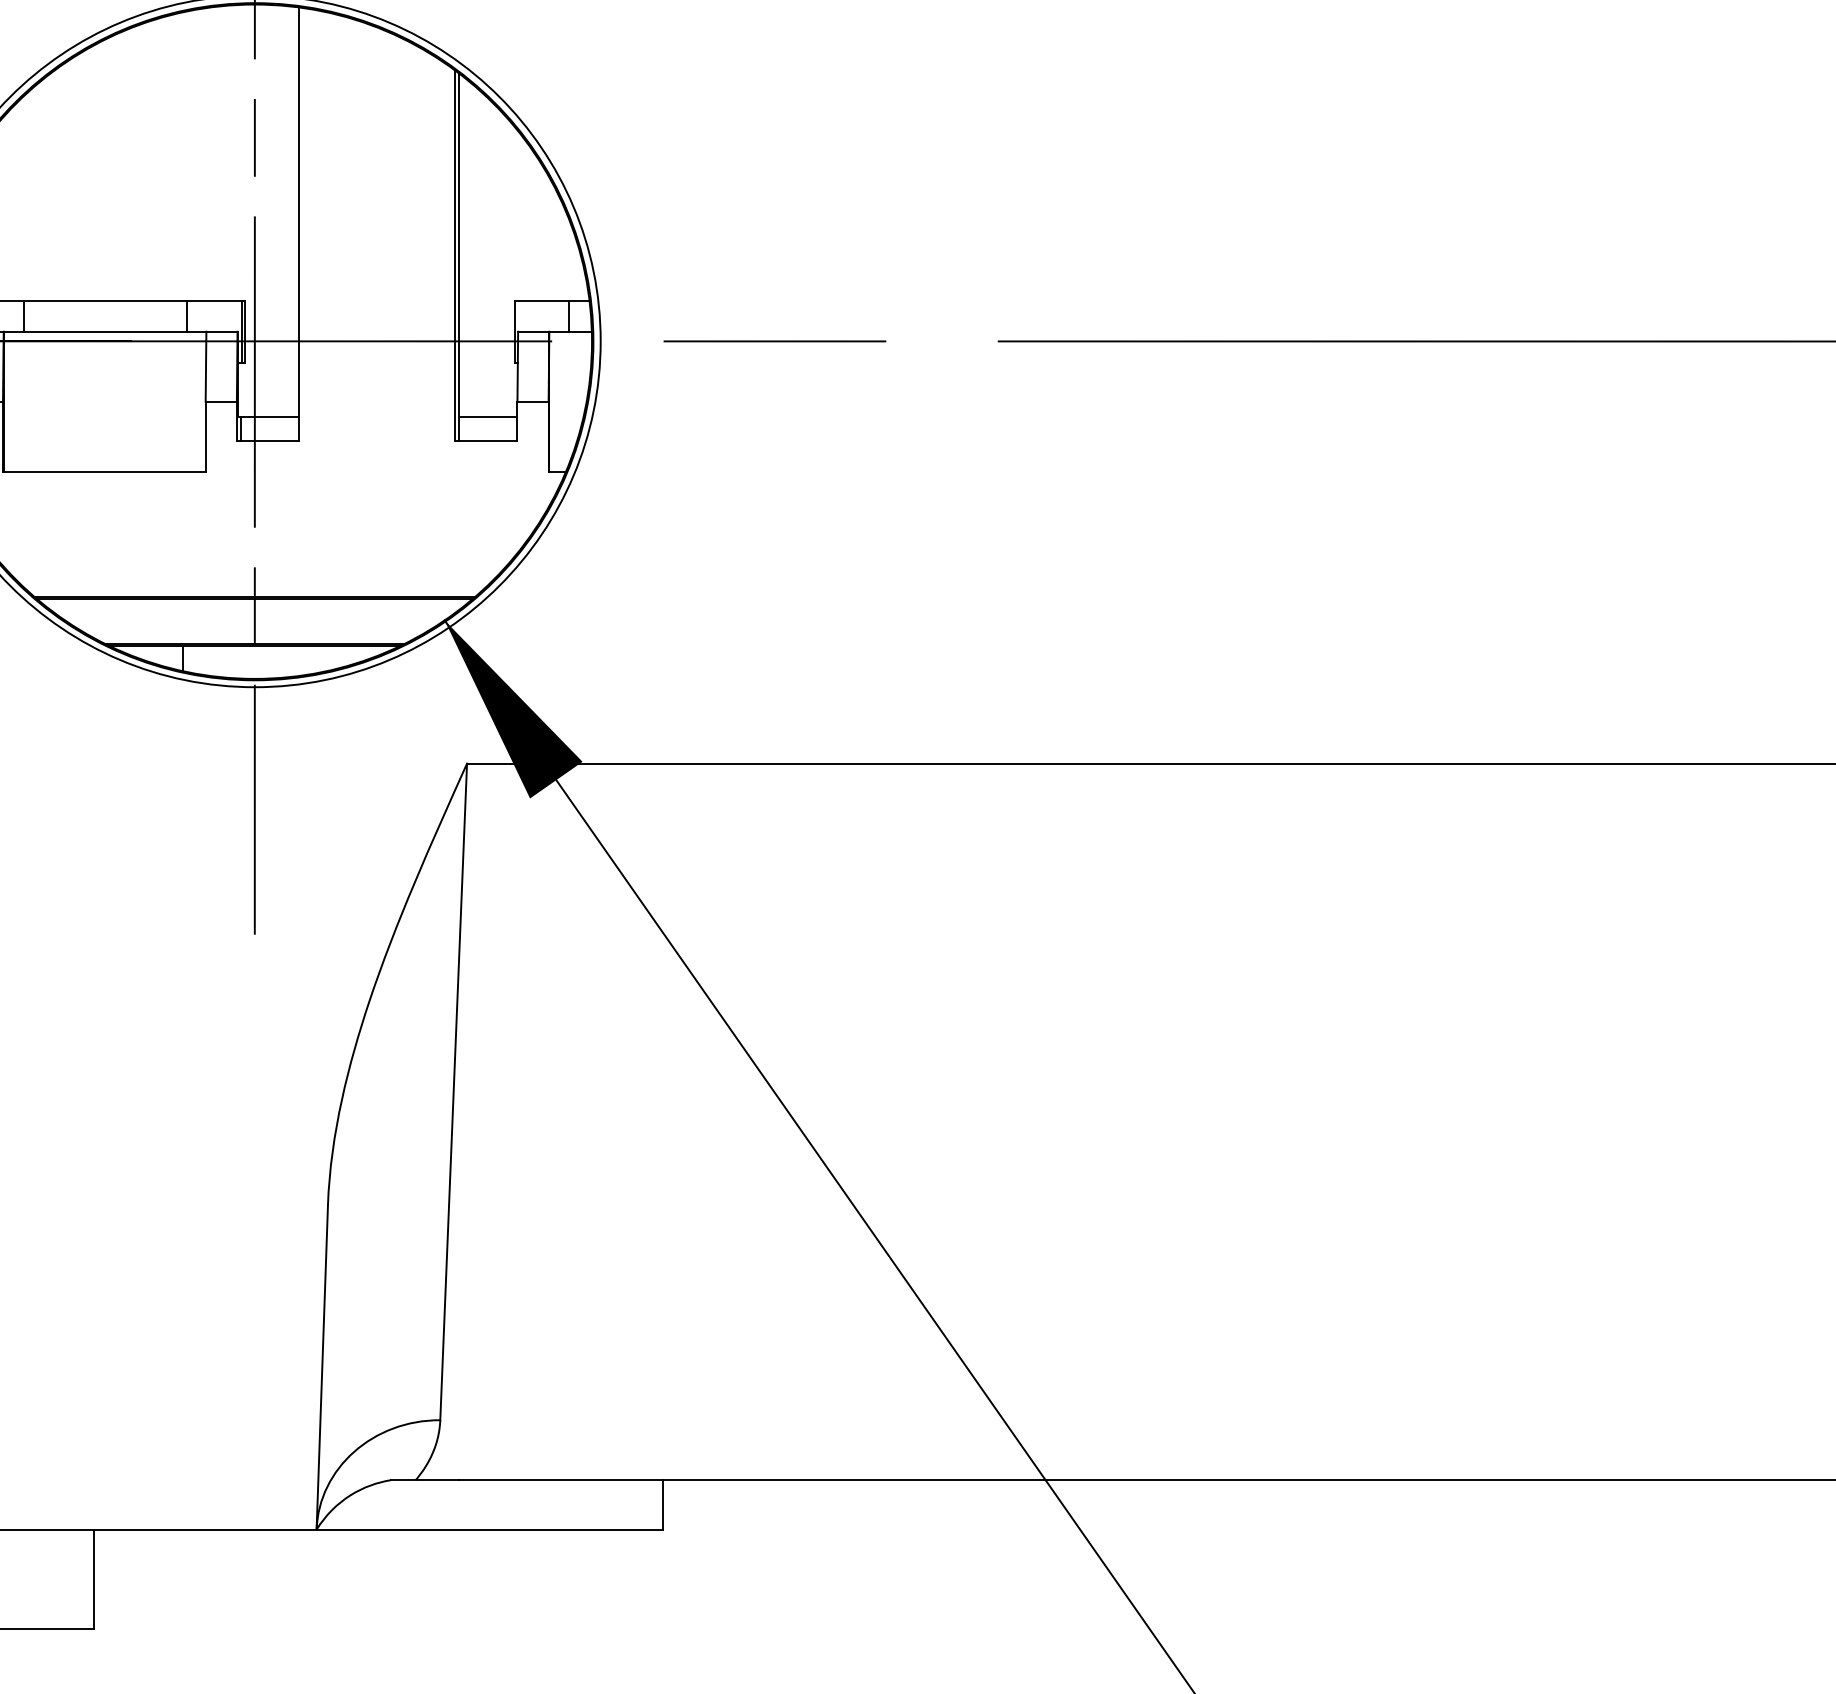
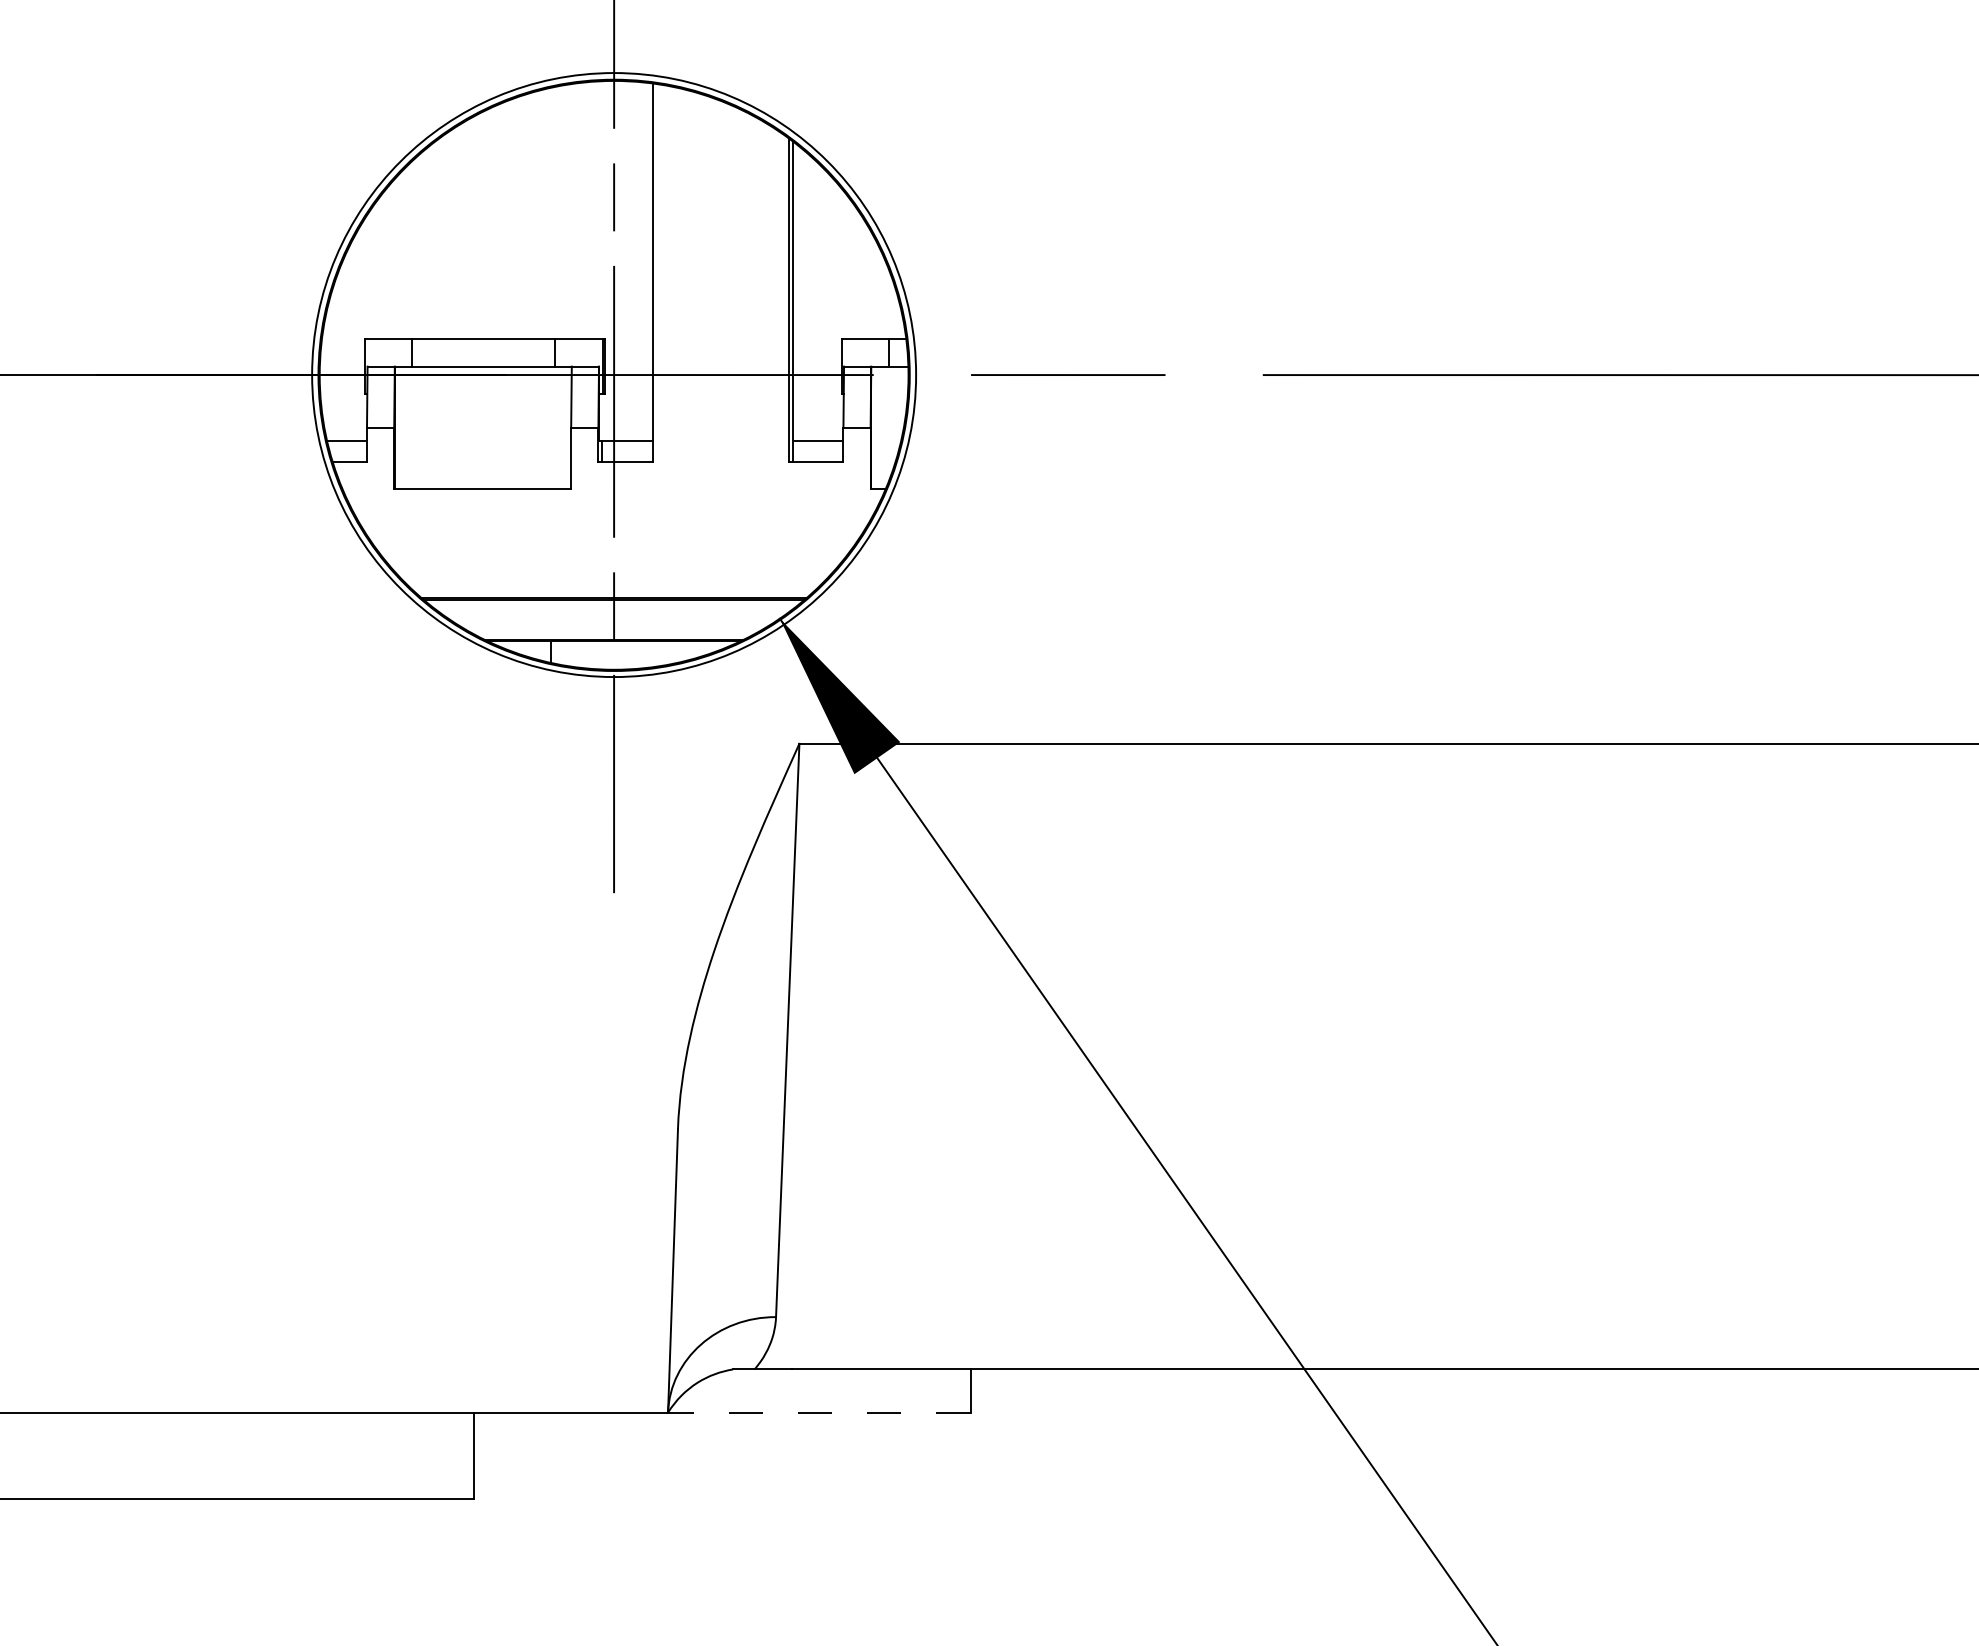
line: (488, 1529) -> (818, 1412), solid -> dashed

